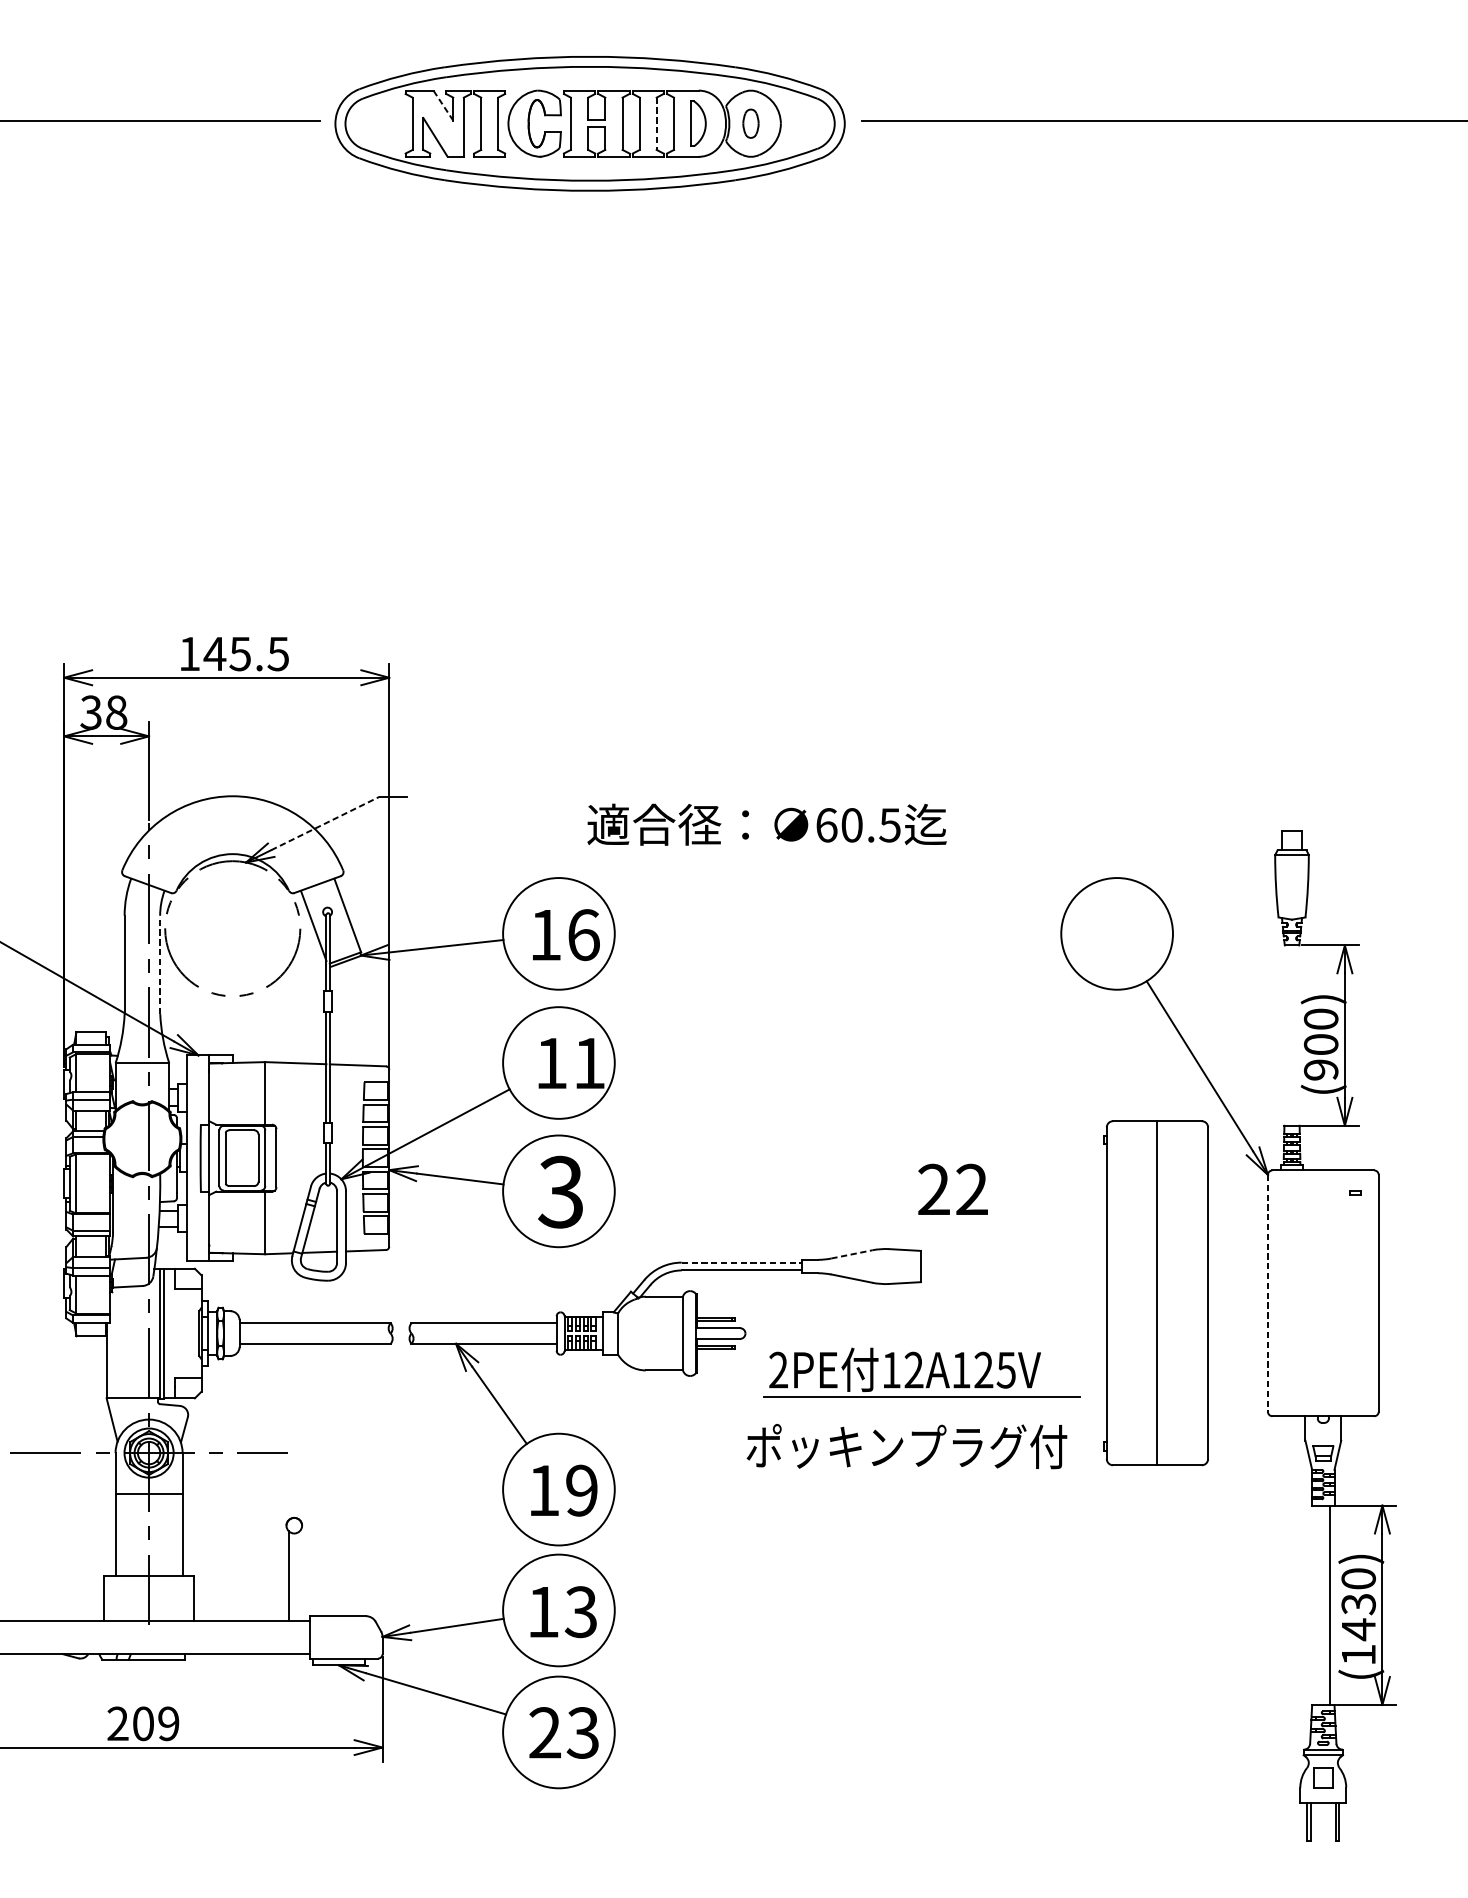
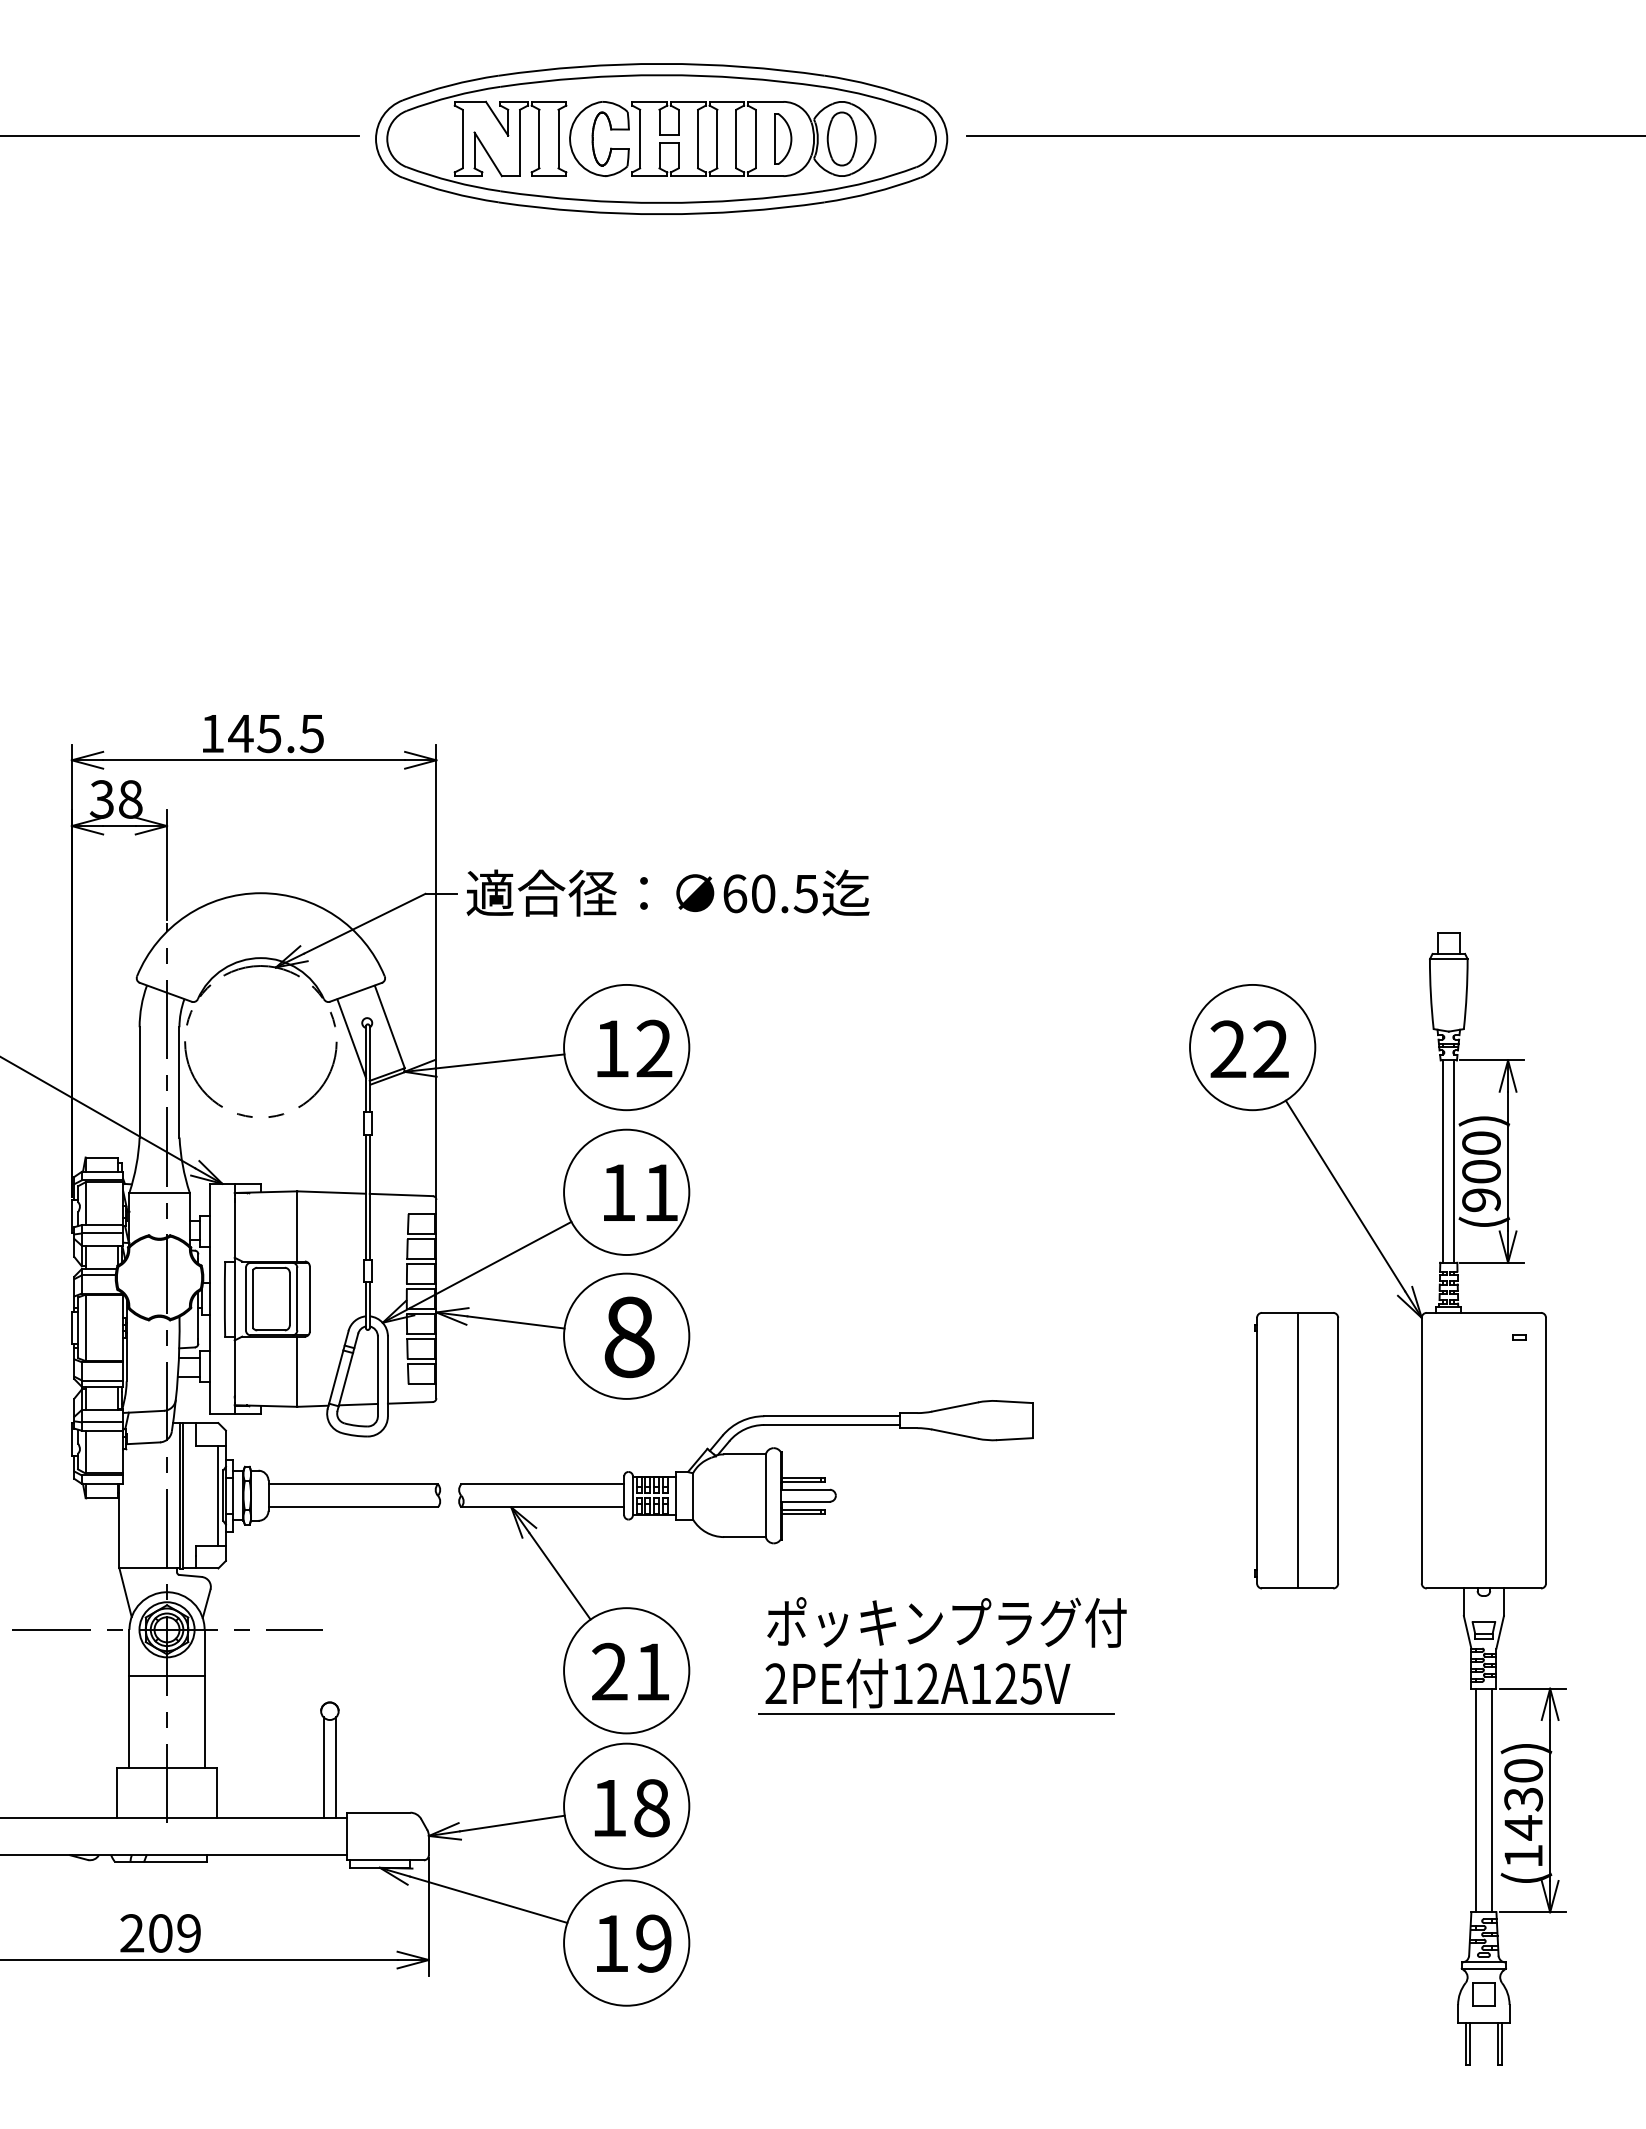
line: (442, 105) -> (496, 118), dashed -> solid
part: (750, 123) -> (841, 138), size x1.67
line: (656, 124) -> (736, 139), dashed -> solid
line: (325, 823) -> (364, 923), dashed -> solid
text: (766, 824) -> (667, 892), moved
text: (583, 934) -> (654, 1048), 16 -> 12
line: (160, 964) -> (179, 1081), dashed -> solid
line: (1287, 1035) -> (1443, 1161), added
line: (1297, 1035) -> (1454, 1161), added
text: (952, 1188) -> (1249, 1048), moved
text: (560, 1192) -> (628, 1337), 3 -> 8
line: (852, 1253) -> (955, 1406), dashed -> solid
line: (742, 1262) -> (832, 1416), dashed -> solid
part: (1156, 1293) -> (1296, 1450), size x0.71
line: (1267, 1293) -> (1421, 1450), dashed -> solid
line: (194, 1333) -> (218, 1495), added
part: (921, 1372) -> (936, 1686), moved
text: (906, 1446) -> (946, 1622), moved
text: (562, 1490) -> (630, 1671), 19 -> 21
line: (300, 1575) -> (336, 1767), added
line: (1316, 1605) -> (1476, 1800), added
text: (581, 1612) -> (651, 1808), 13 -> 18
text: (564, 1732) -> (632, 1943), 23 -> 19

